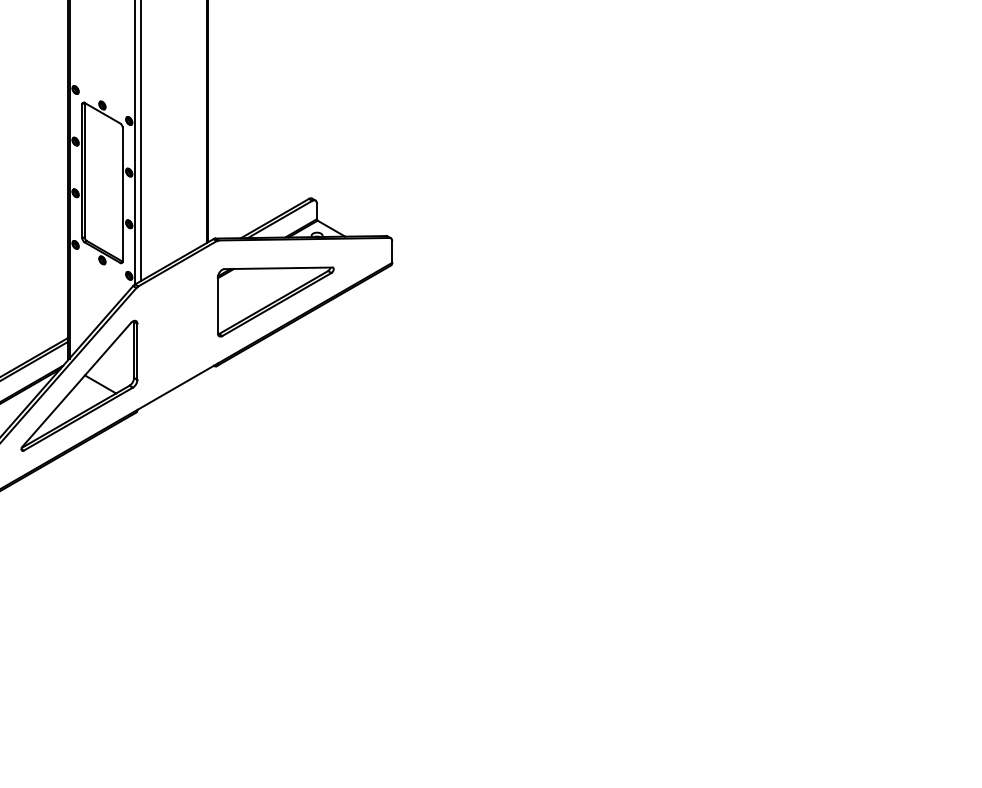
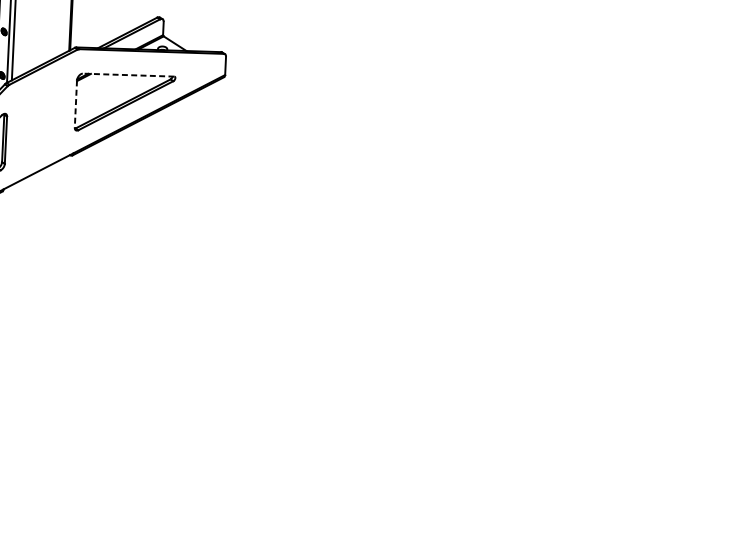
line: (277, 268) -> (127, 75), solid -> dashed
line: (217, 305) -> (75, 104), solid -> dashed

